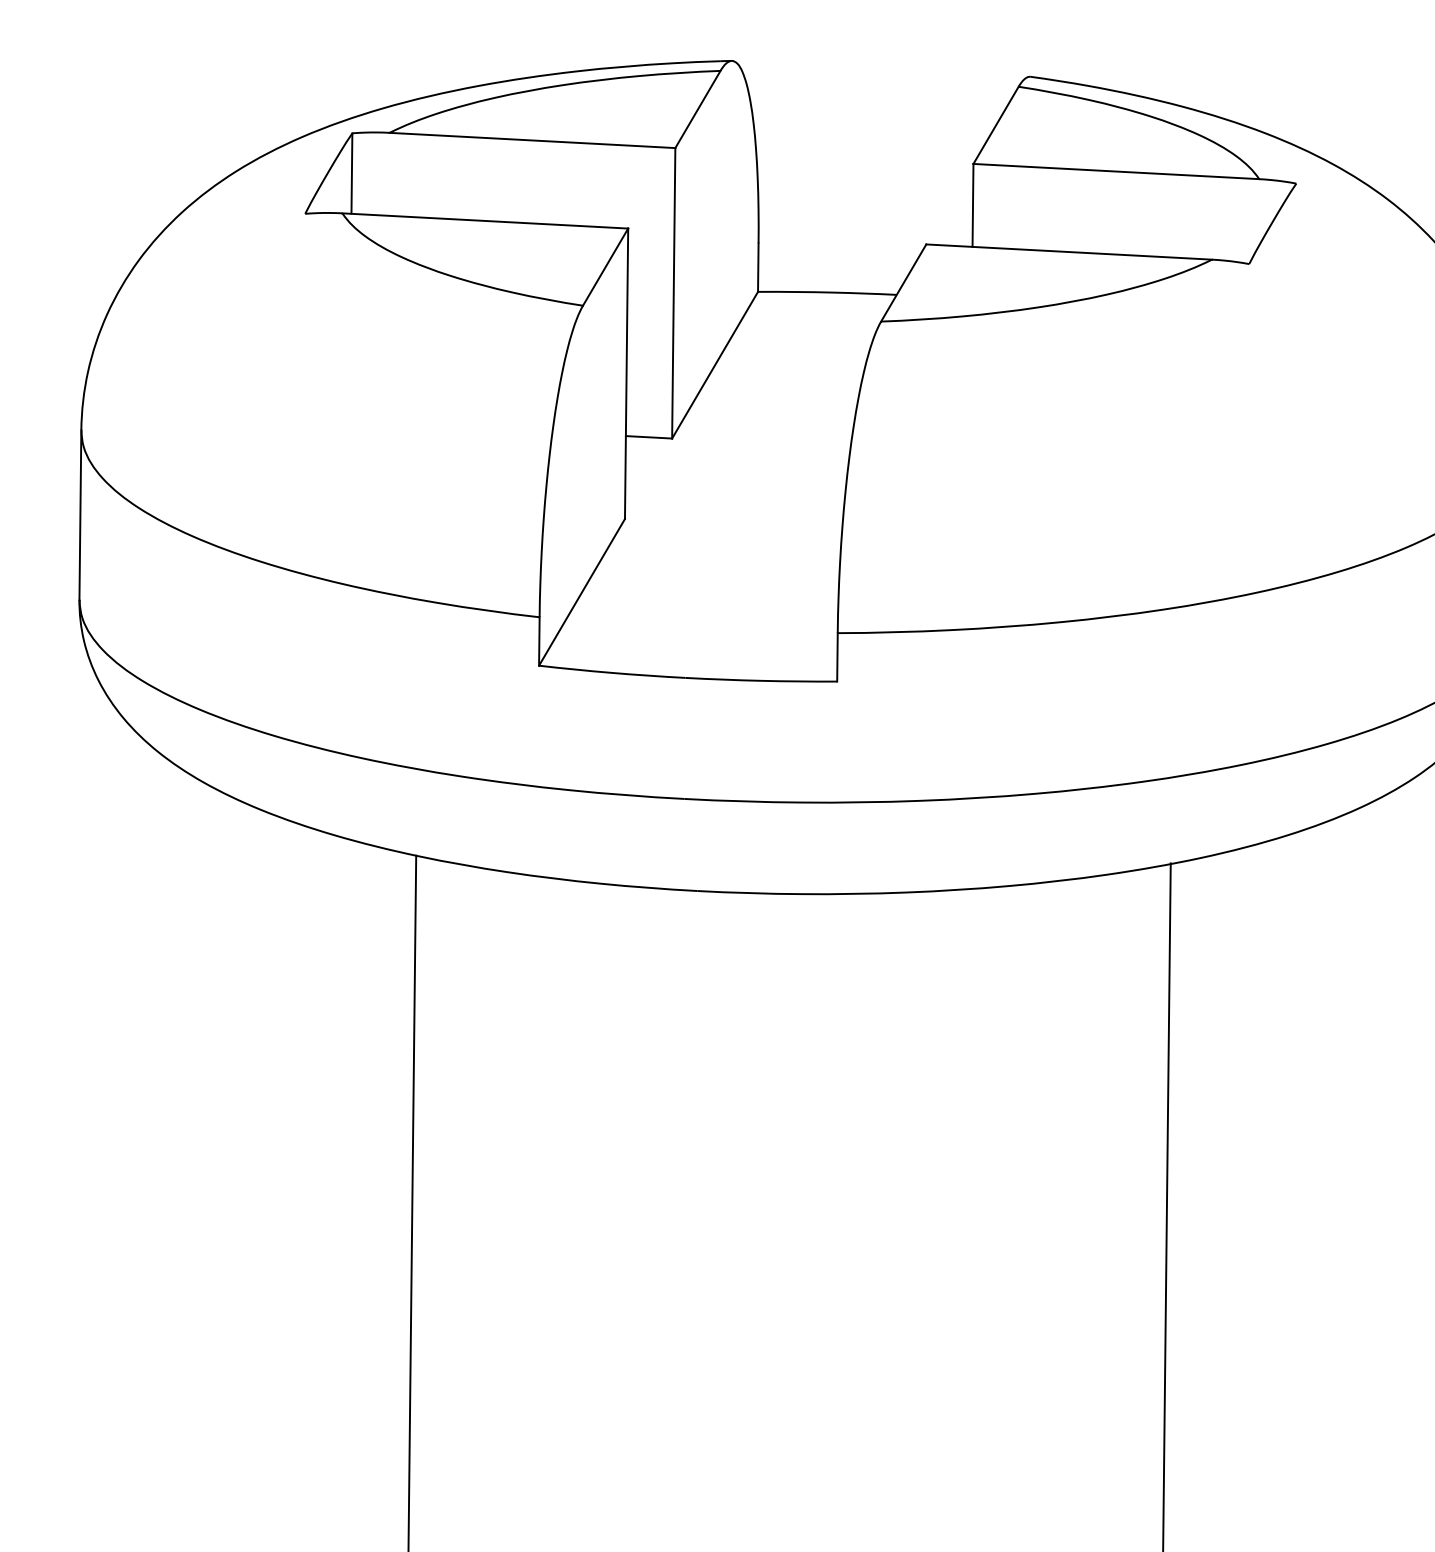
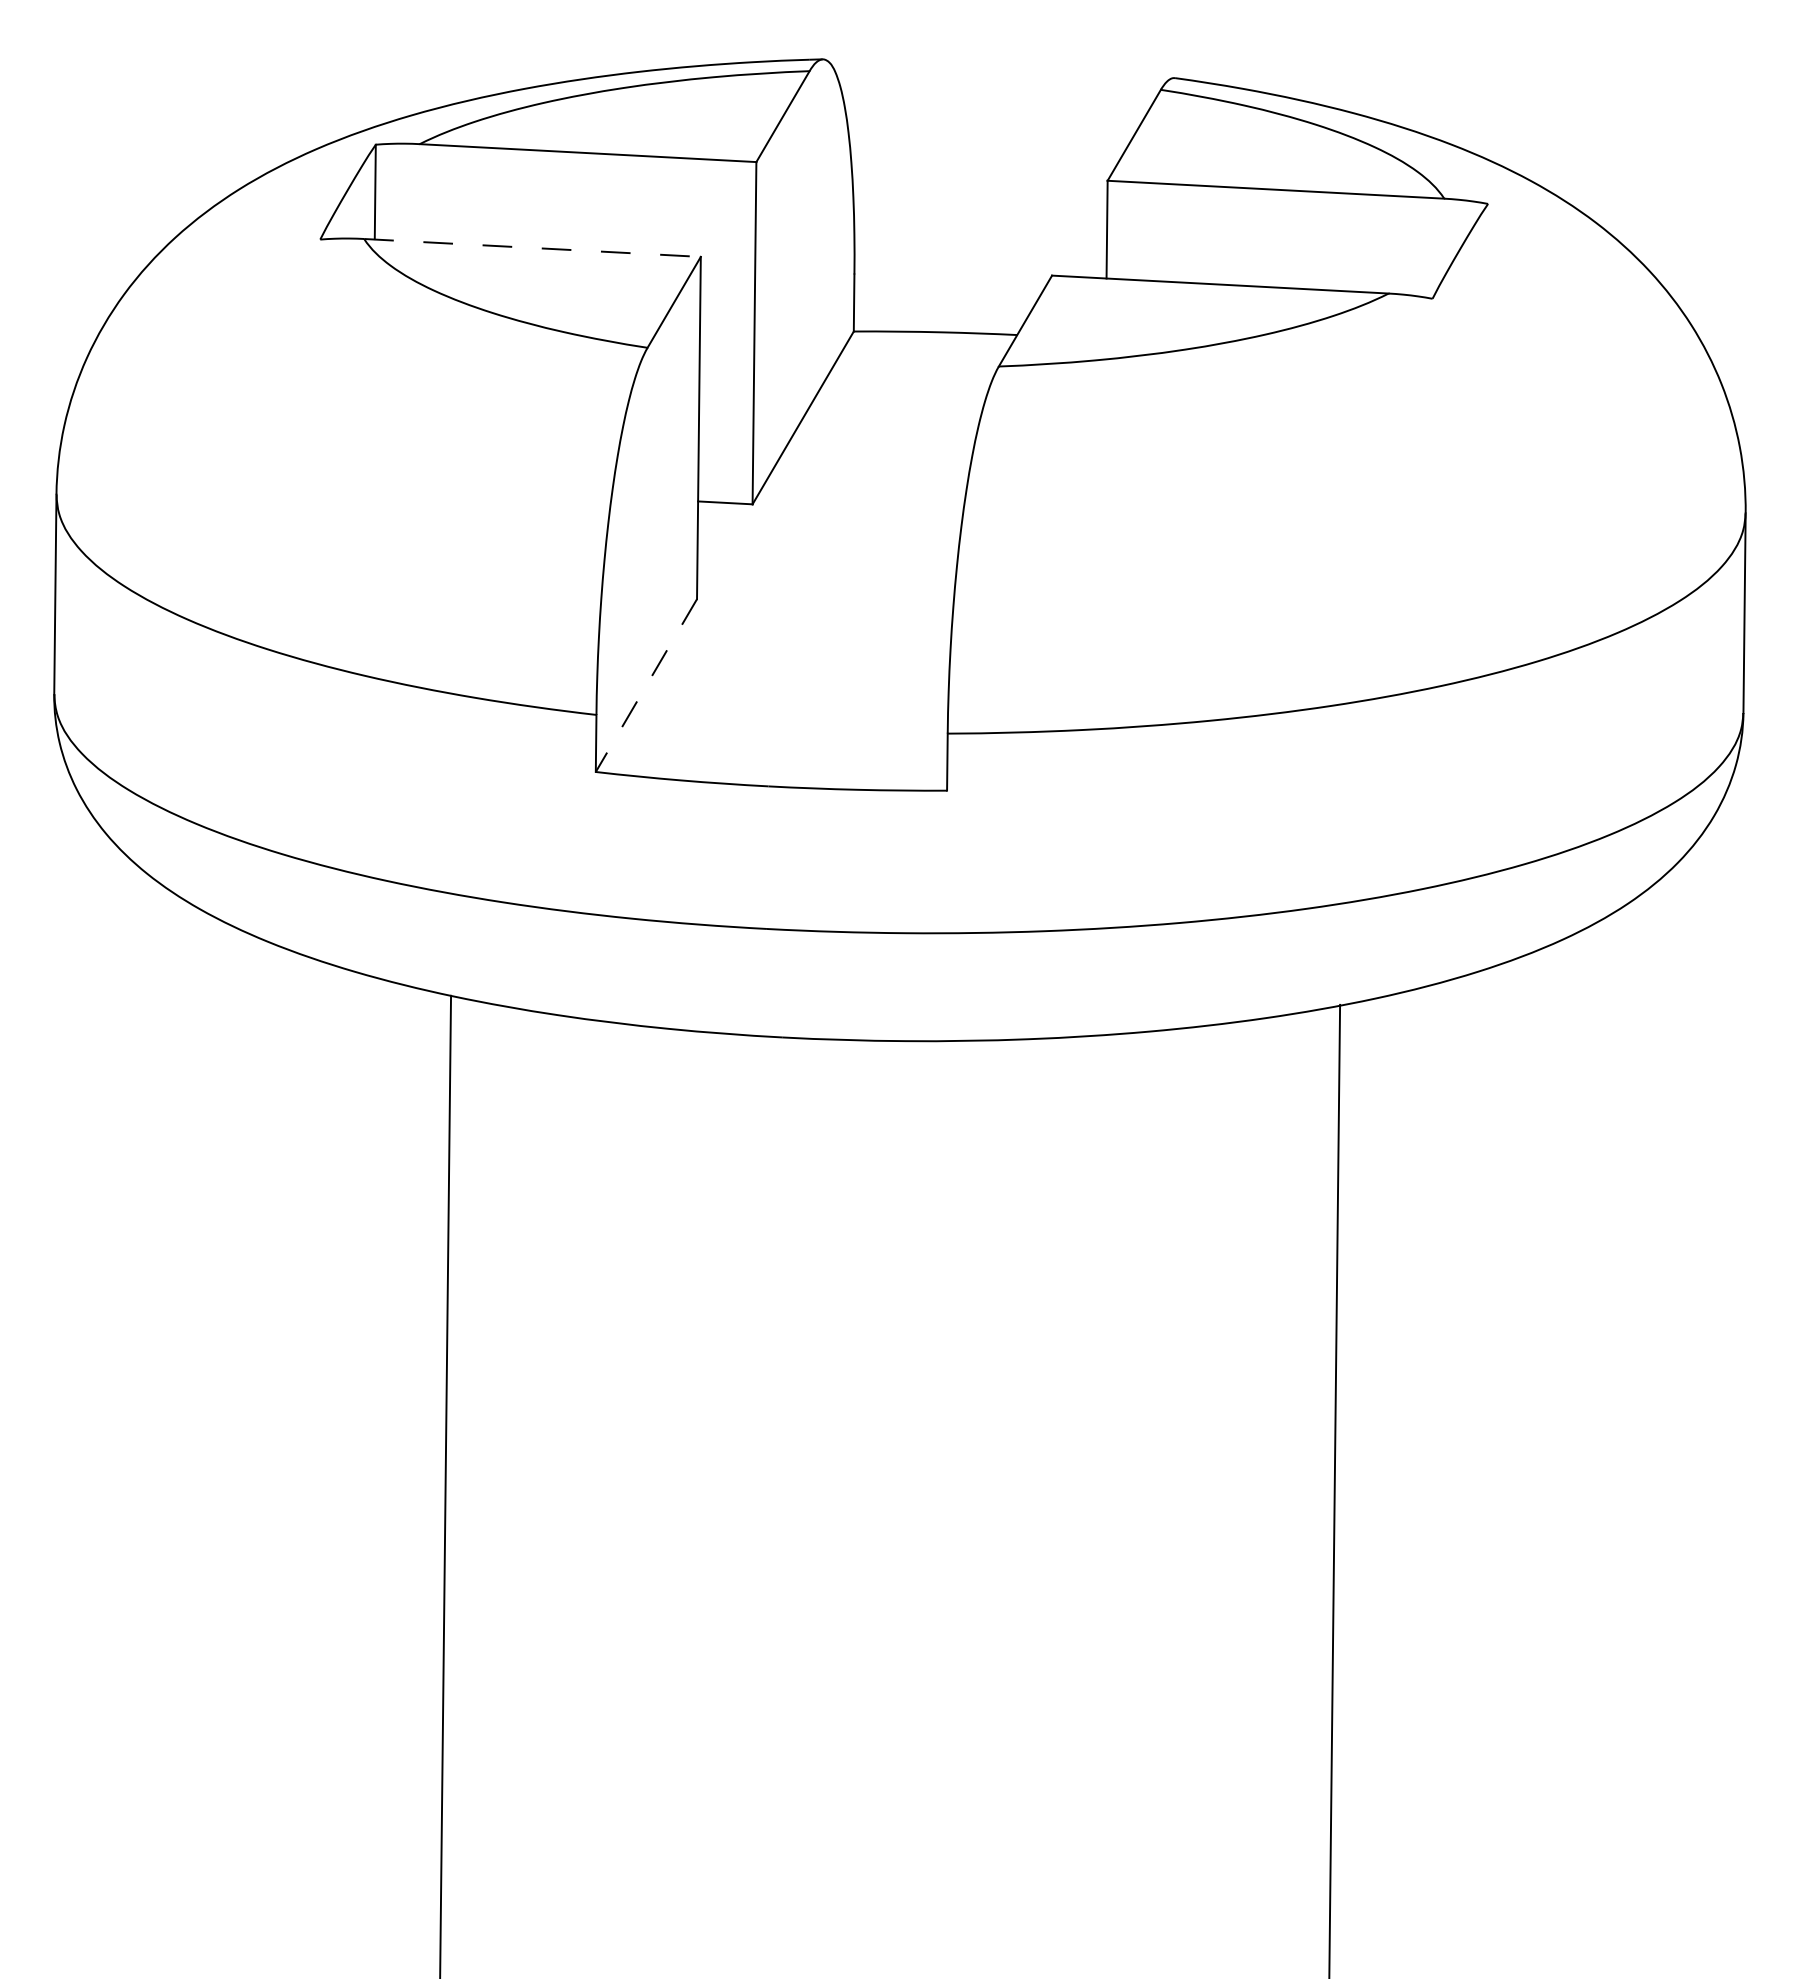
line: (485, 220) -> (532, 247), solid -> dashed
line: (582, 593) -> (646, 686), solid -> dashed

